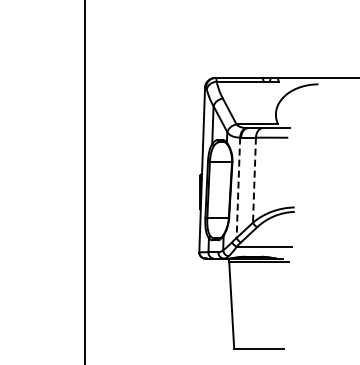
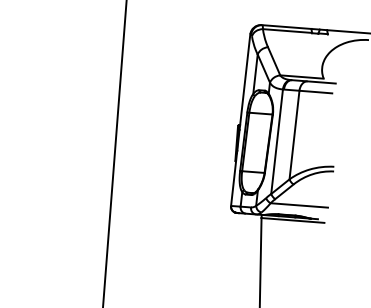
line: (254, 180) -> (294, 135), dashed -> solid
line: (238, 188) -> (277, 142), dashed -> solid

